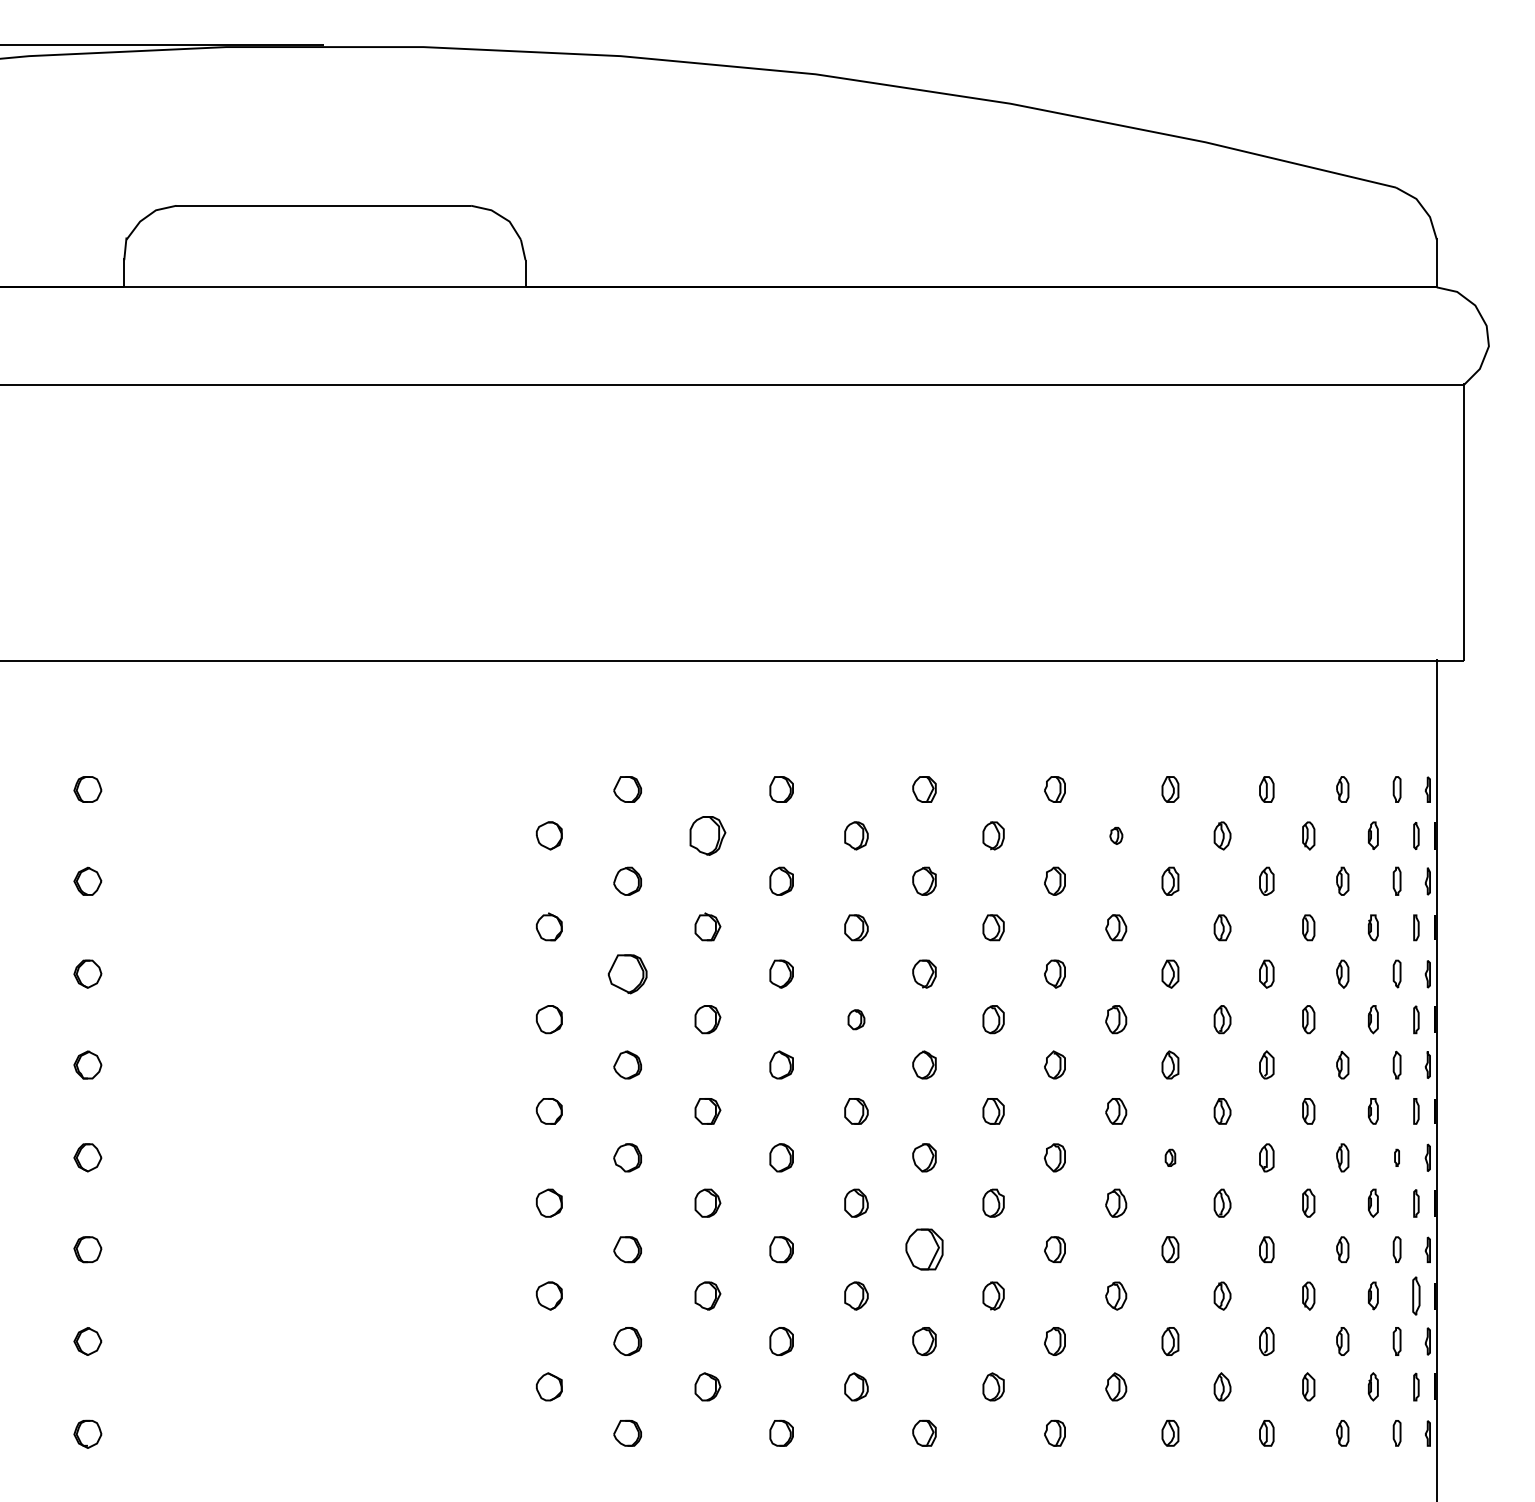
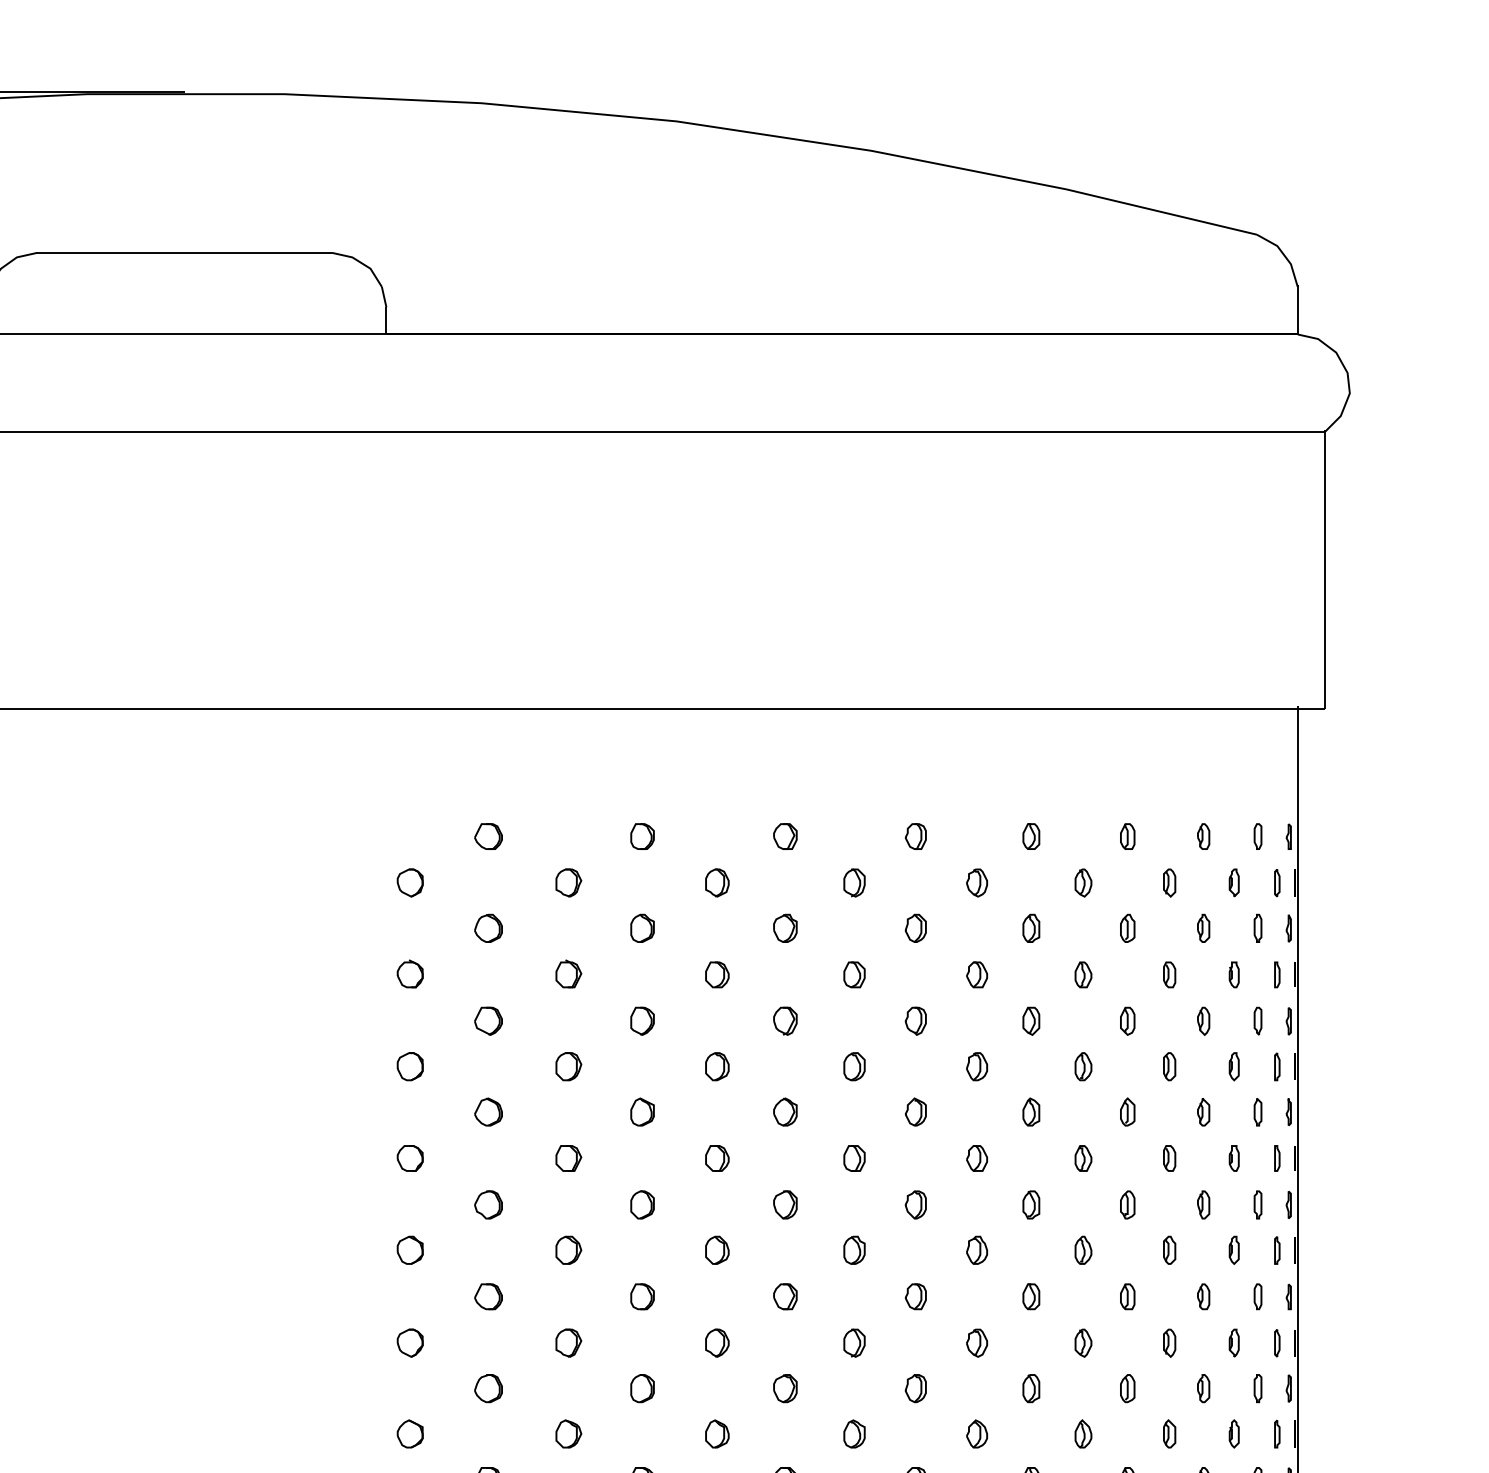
part: (707, 835) -> (568, 882), size x0.71
part: (1116, 835) -> (977, 882), size x1.67
part: (627, 973) -> (488, 1020), size x0.71
part: (856, 1019) -> (717, 1066), size x1.43
part: (1170, 1157) -> (1031, 1204), size x1.67
part: (1396, 1157) -> (1257, 1204), size x1.67
part: (924, 1249) -> (785, 1296), size x0.62
part: (1416, 1296) -> (1277, 1343), size x0.71

